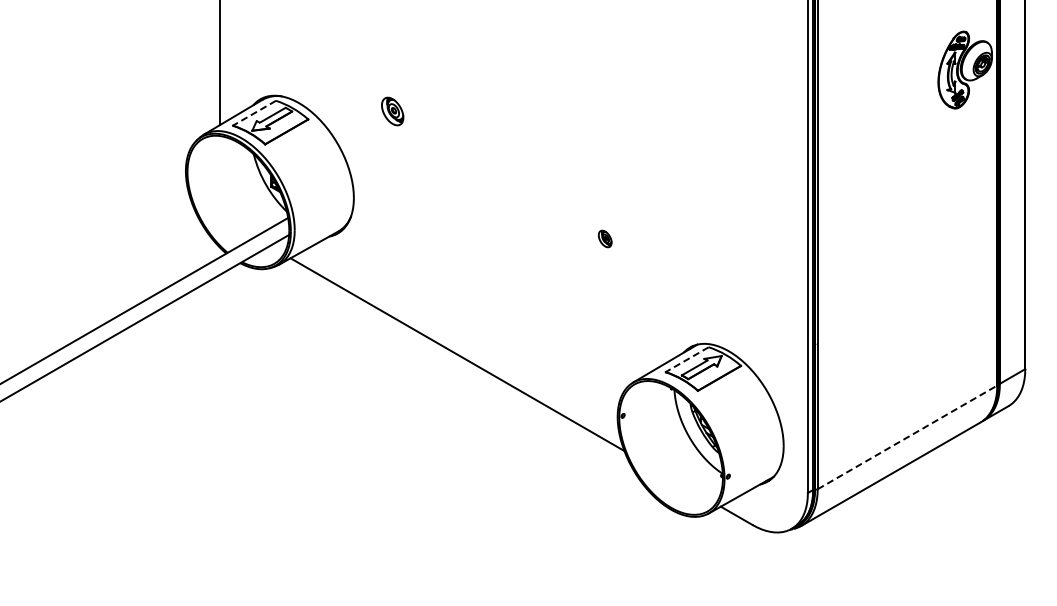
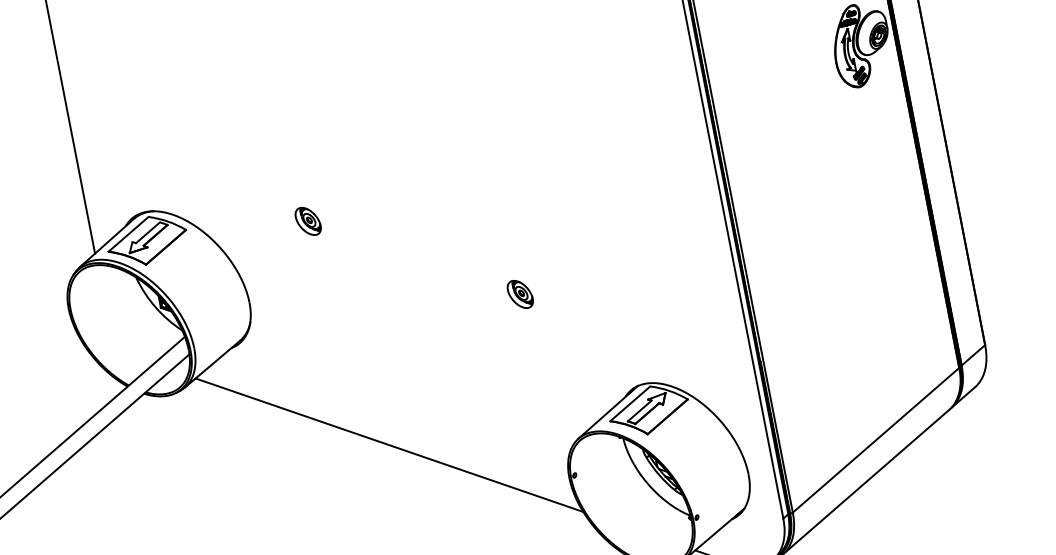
part: (392, 111) -> (308, 221), moved
line: (254, 113) -> (128, 234), dashed -> solid
part: (604, 238) -> (519, 294), size x1.67
line: (687, 359) -> (630, 403), dashed -> solid
line: (907, 437) -> (876, 440), dashed -> solid

